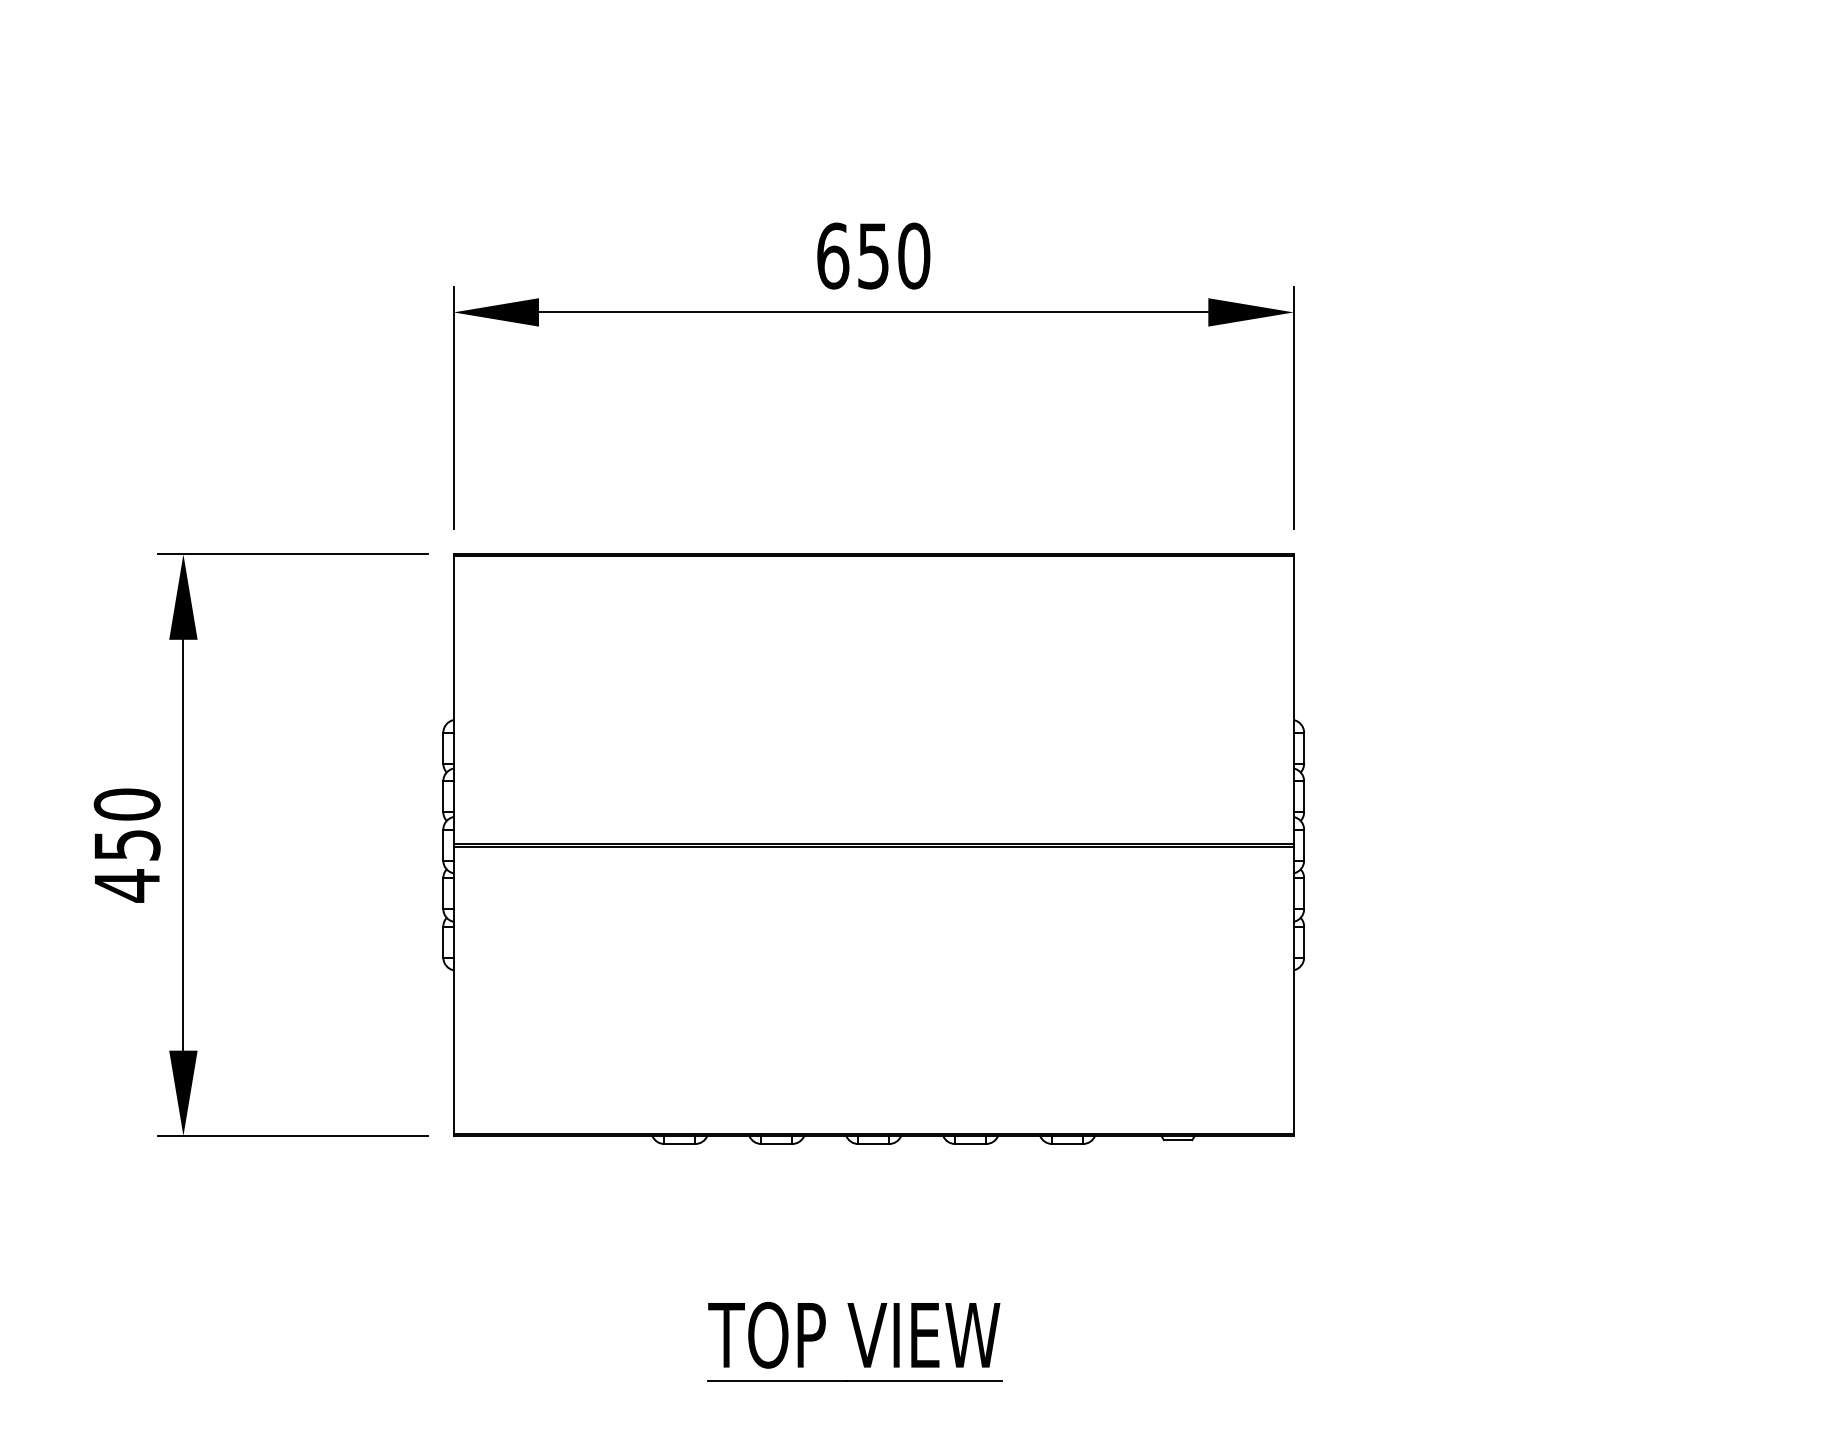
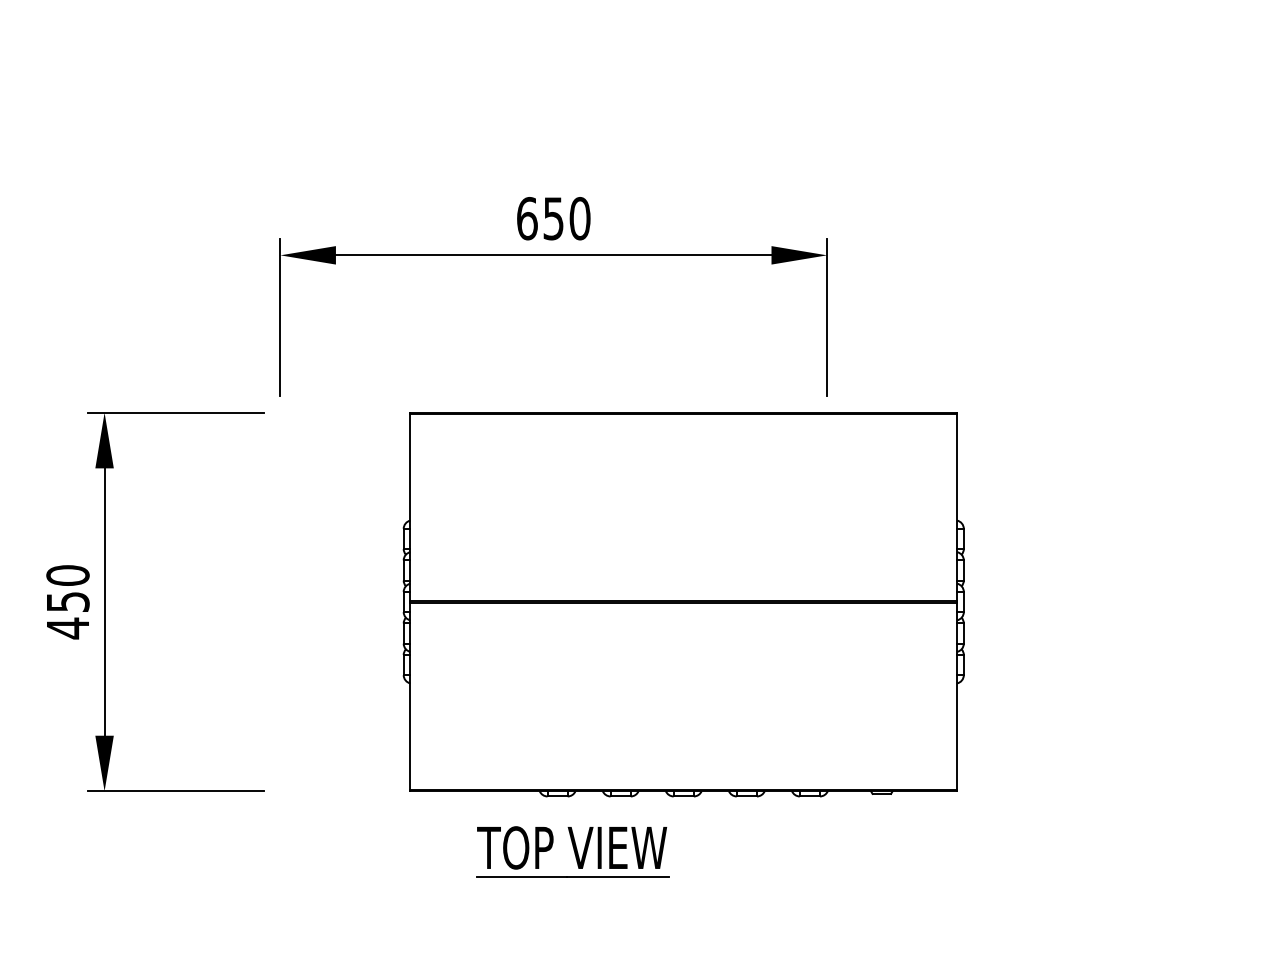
part: (873, 848) -> (683, 604), moved
part: (854, 1340) -> (572, 851), moved

